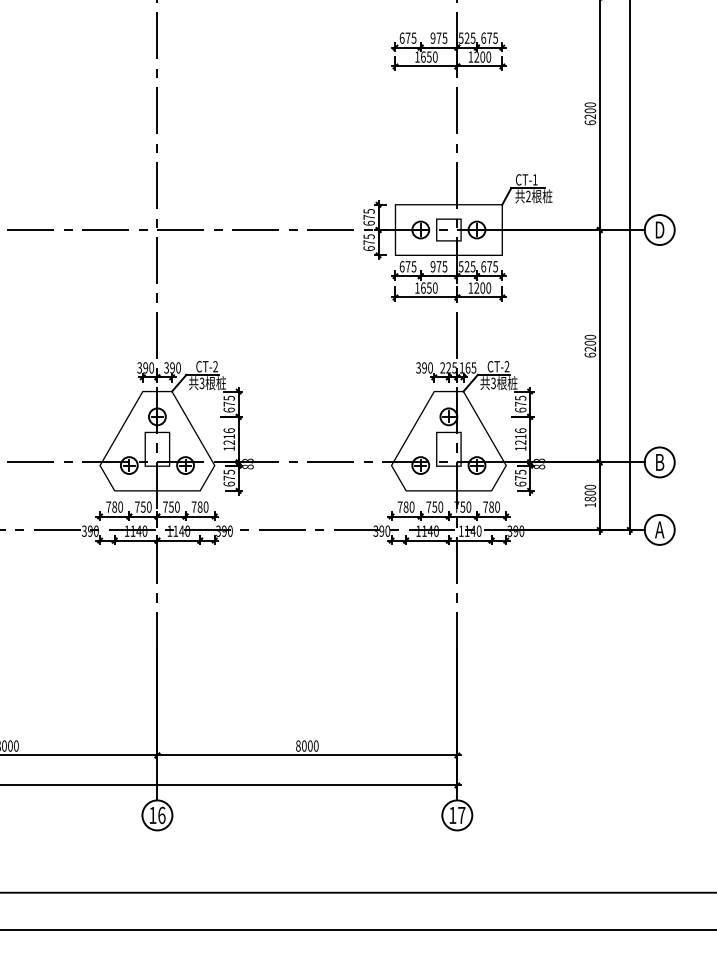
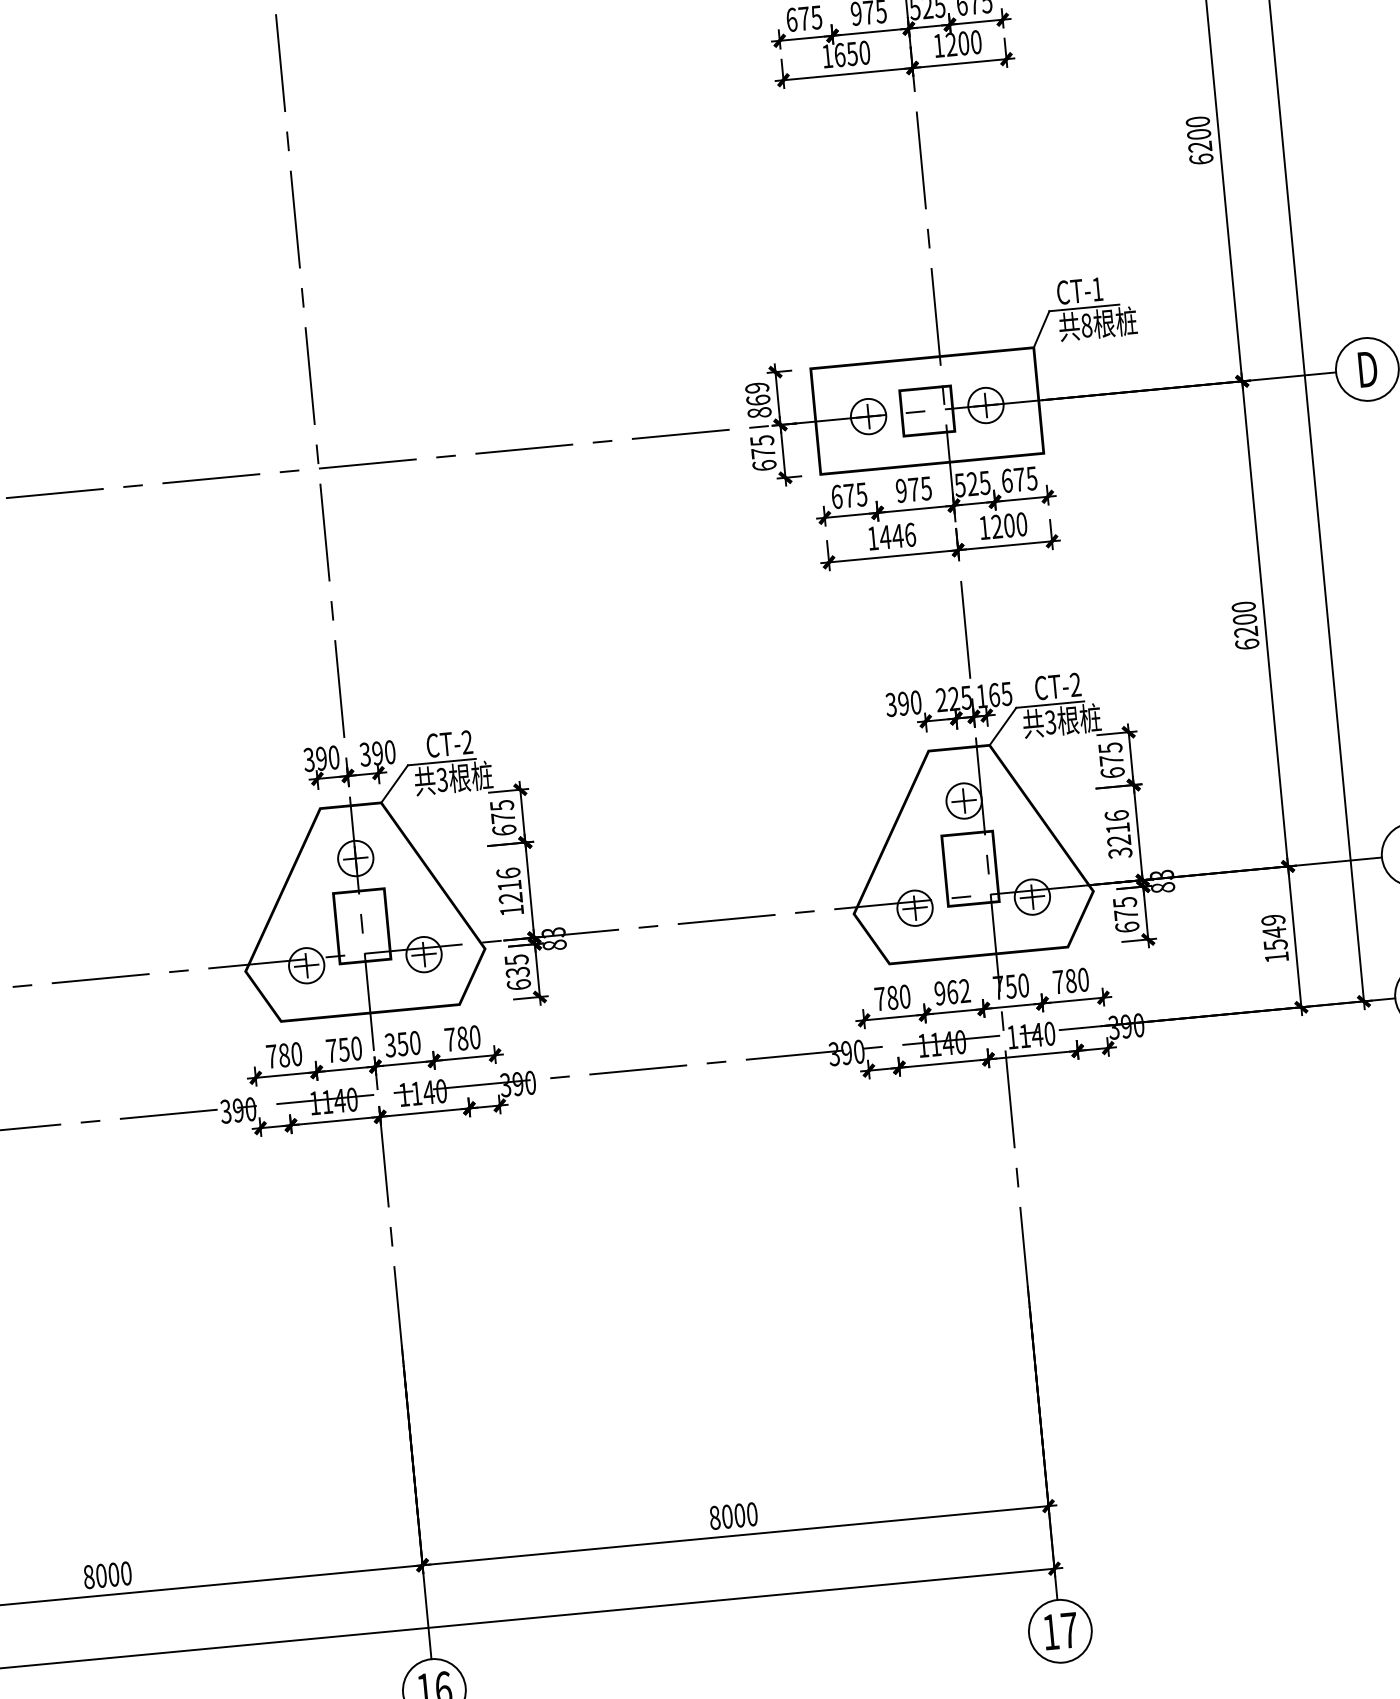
text: (528, 196) -> (1086, 325), 2 -> 8
text: (368, 217) -> (757, 400), 675 -> 869
text: (428, 287) -> (896, 535), 1650 -> 1446
text: (520, 448) -> (1119, 852), 1216 -> 3216
text: (228, 477) -> (516, 971), 675 -> 635
text: (590, 493) -> (1274, 933), 1800 -> 1549
text: (165, 506) -> (390, 1044), 750 -> 350
text: (434, 506) -> (951, 990), 750 -> 962

